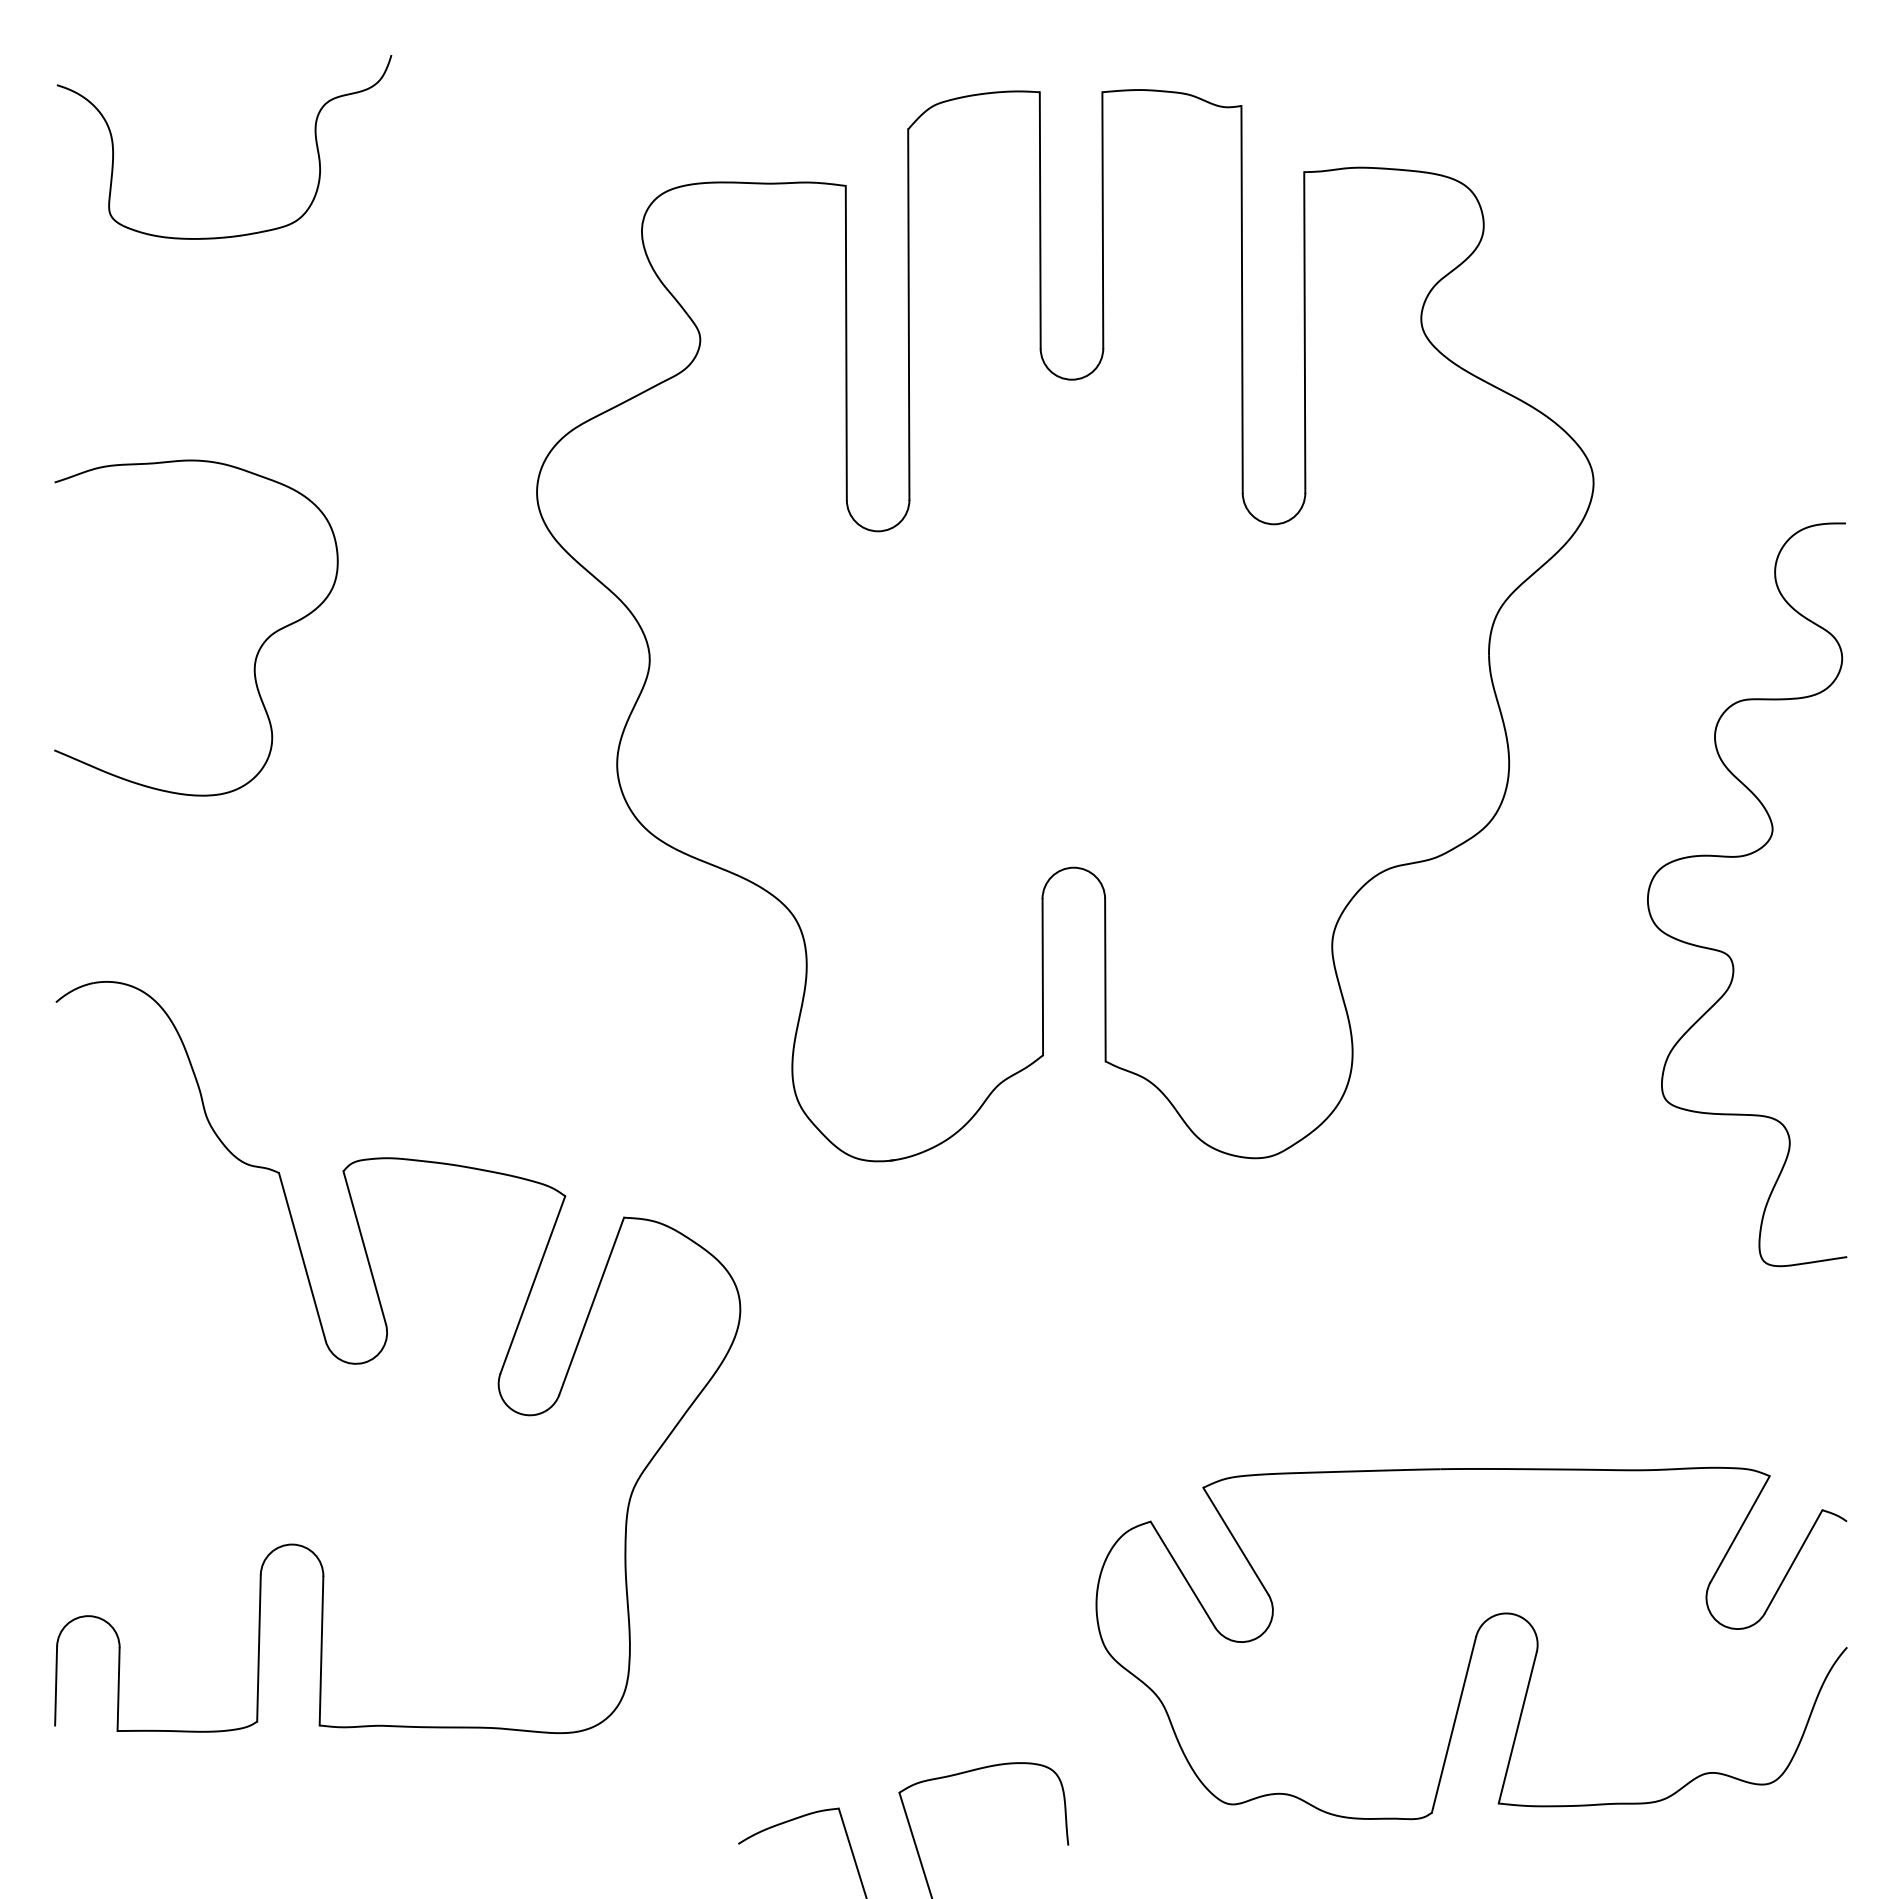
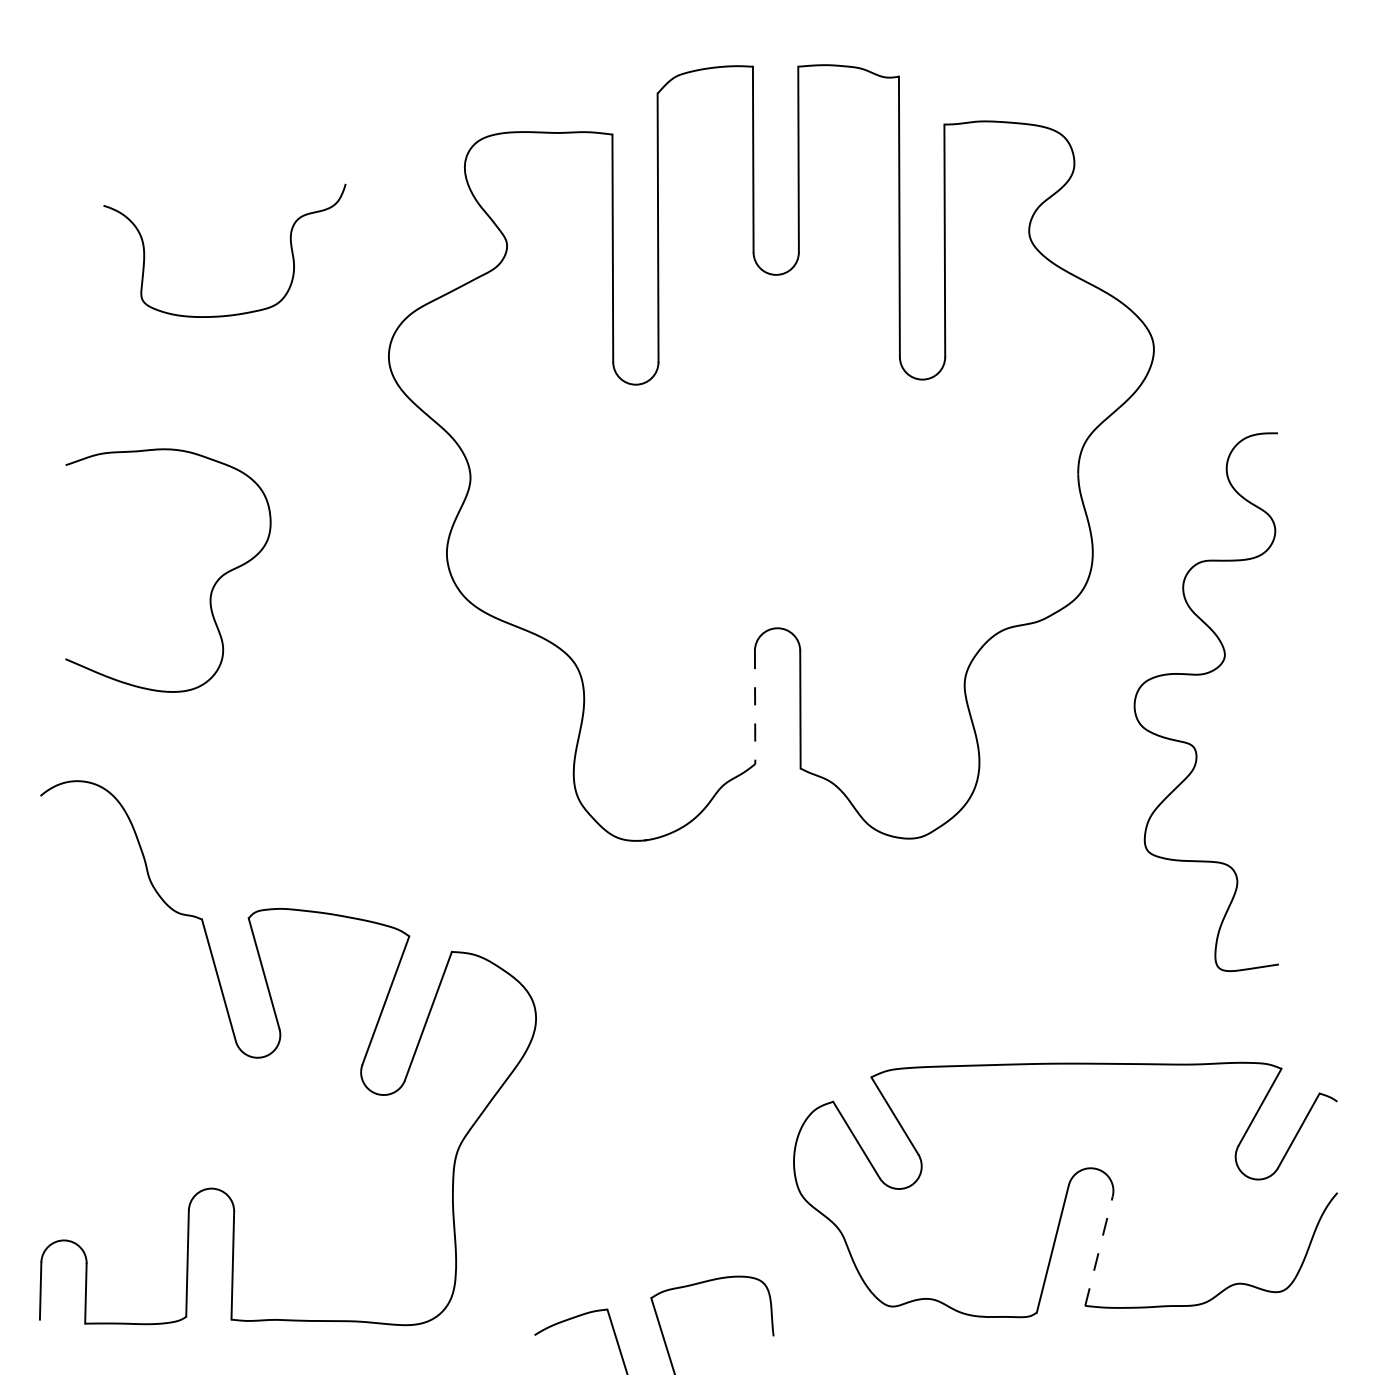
curve: (239, 234) -> (235, 313), moved
curve: (256, 653) -> (211, 589), moved
curve: (1741, 857) -> (1202, 675), moved
line: (1042, 977) -> (754, 707), solid -> dashed
part: (383, 1349) -> (277, 1047), moved
line: (1517, 1727) -> (1098, 1250), solid -> dashed

